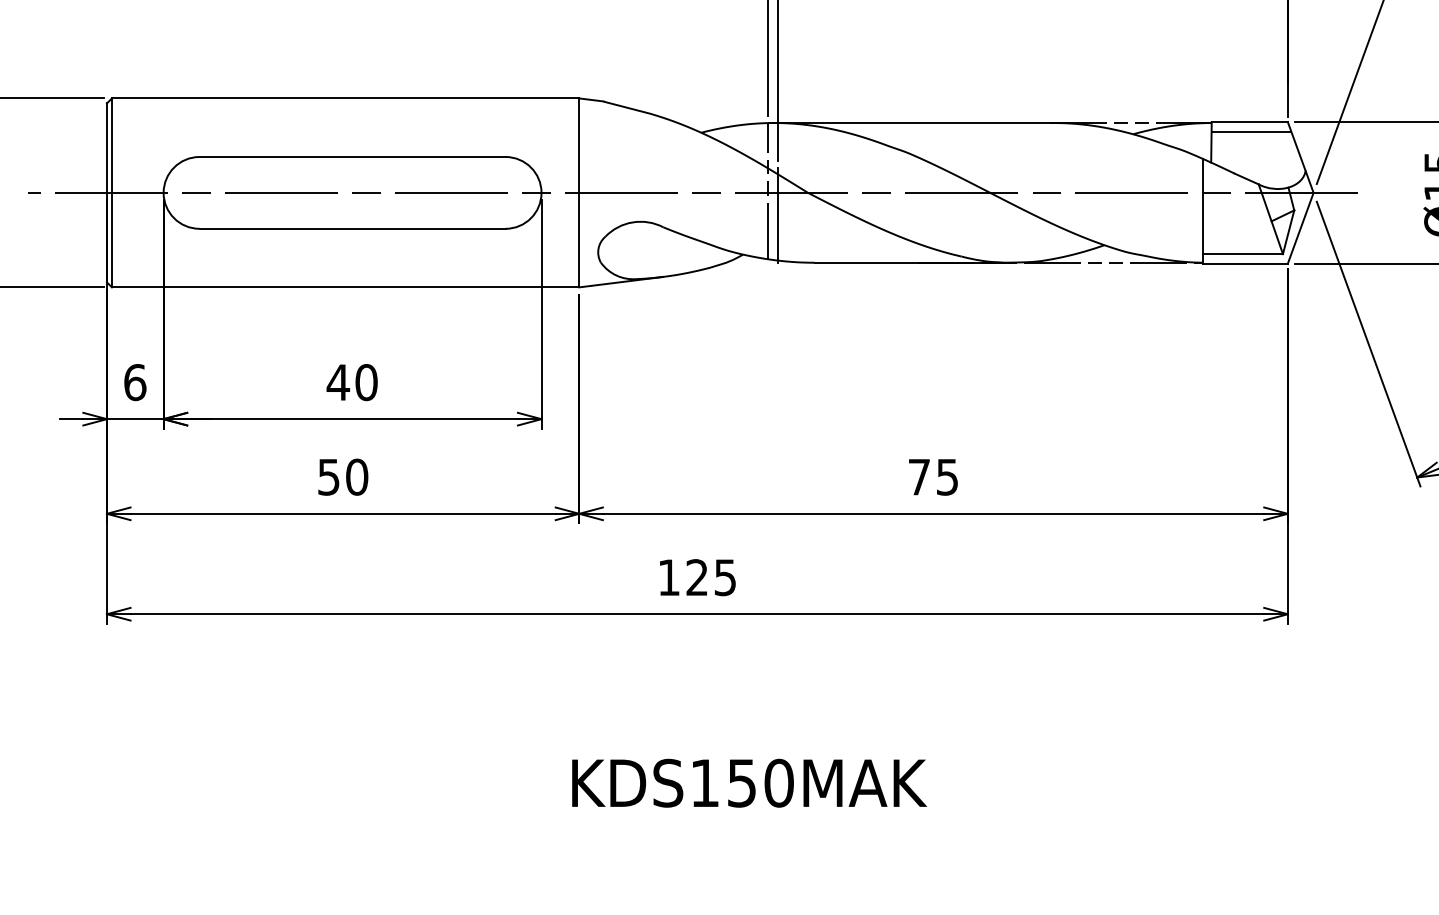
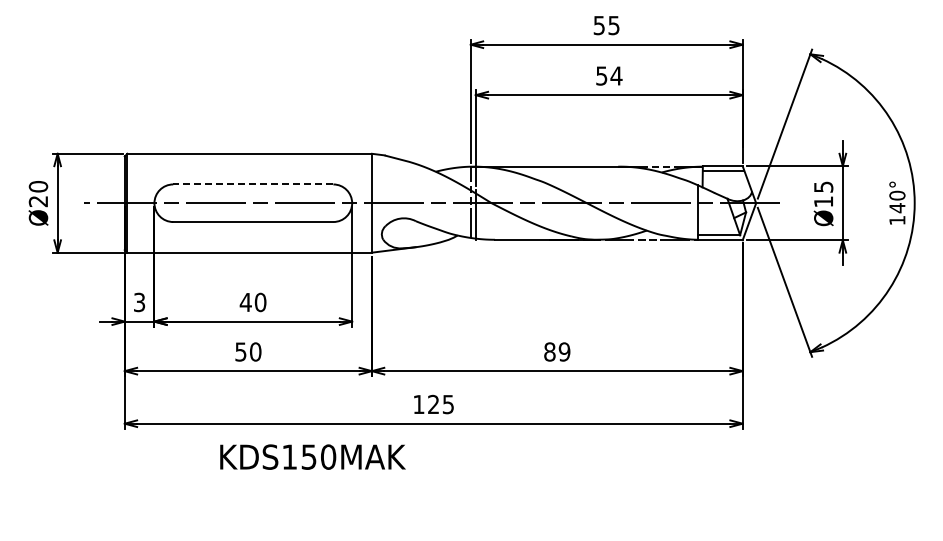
line: (351, 157) -> (252, 184), solid -> dashed
text: (135, 382) -> (139, 302), 6 -> 3
text: (933, 476) -> (557, 351), 75 -> 89
text: (748, 782) -> (312, 456), moved

